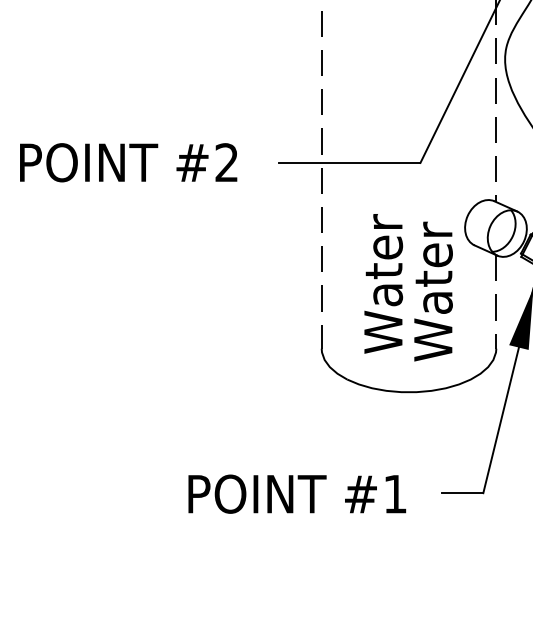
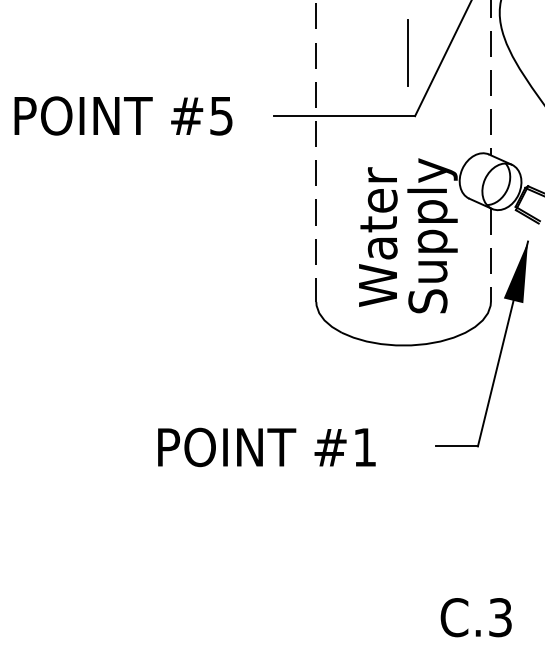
line: (413, 99) -> (408, 52), added
text: (226, 162) -> (221, 115), #2 -> #5
text: (437, 283) -> (432, 236), Water -> Supply
text: (296, 494) -> (266, 447), moved

